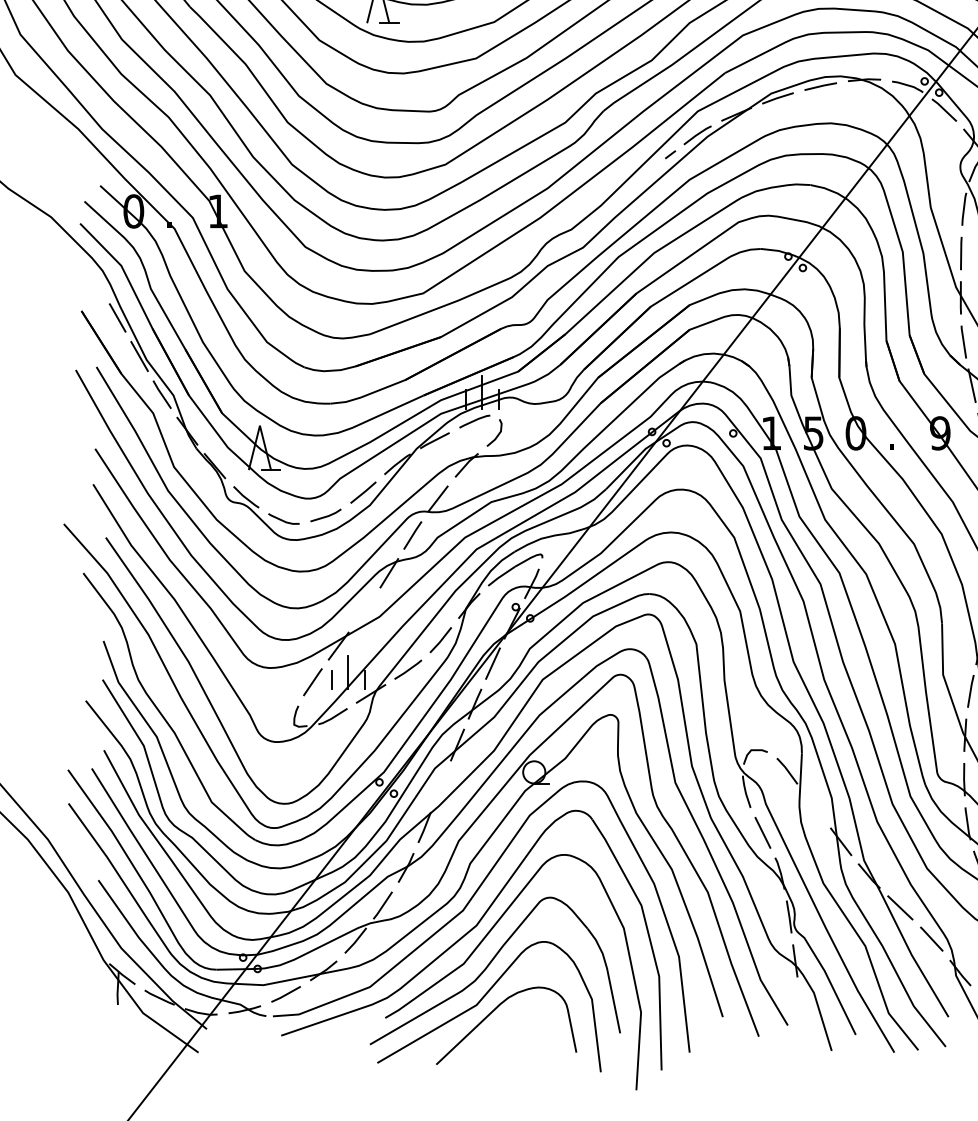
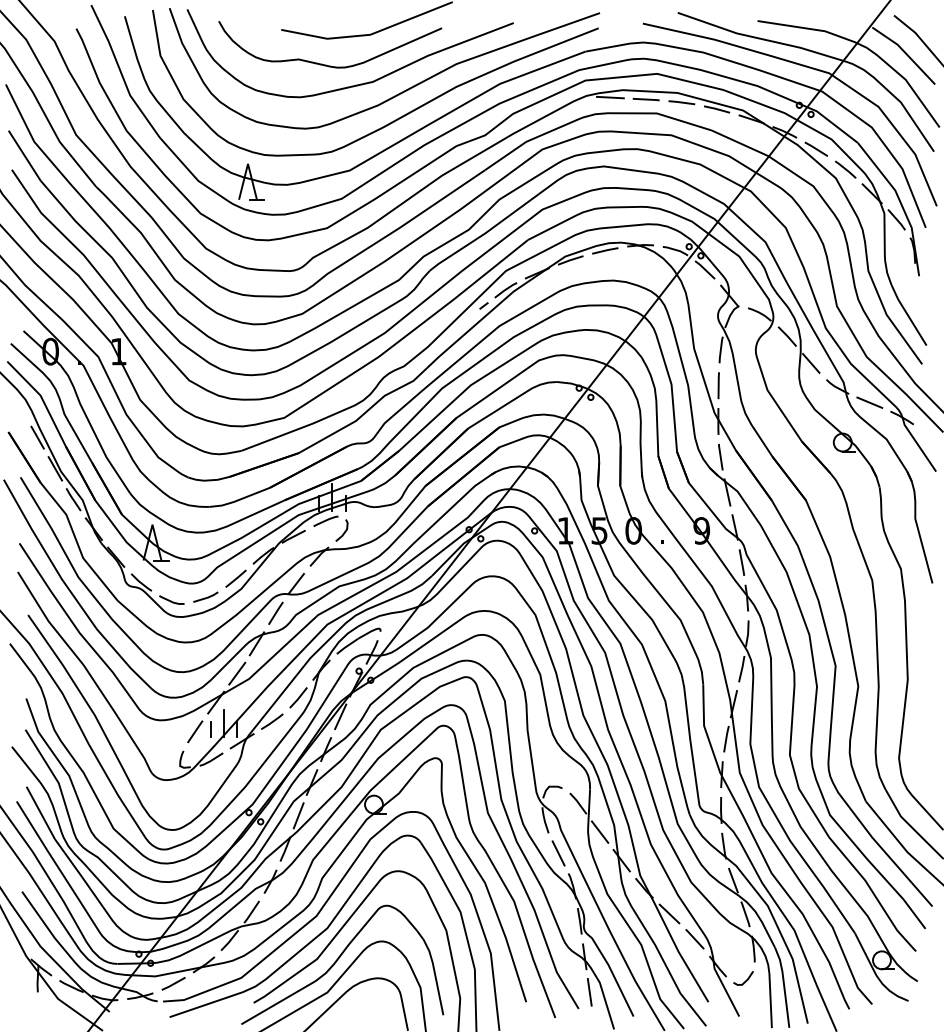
line: (365, 610) -> (237, 673), added
line: (440, 785) -> (298, 815), added
line: (813, 805) -> (599, 831), added
line: (801, 1003) -> (589, 991), added

